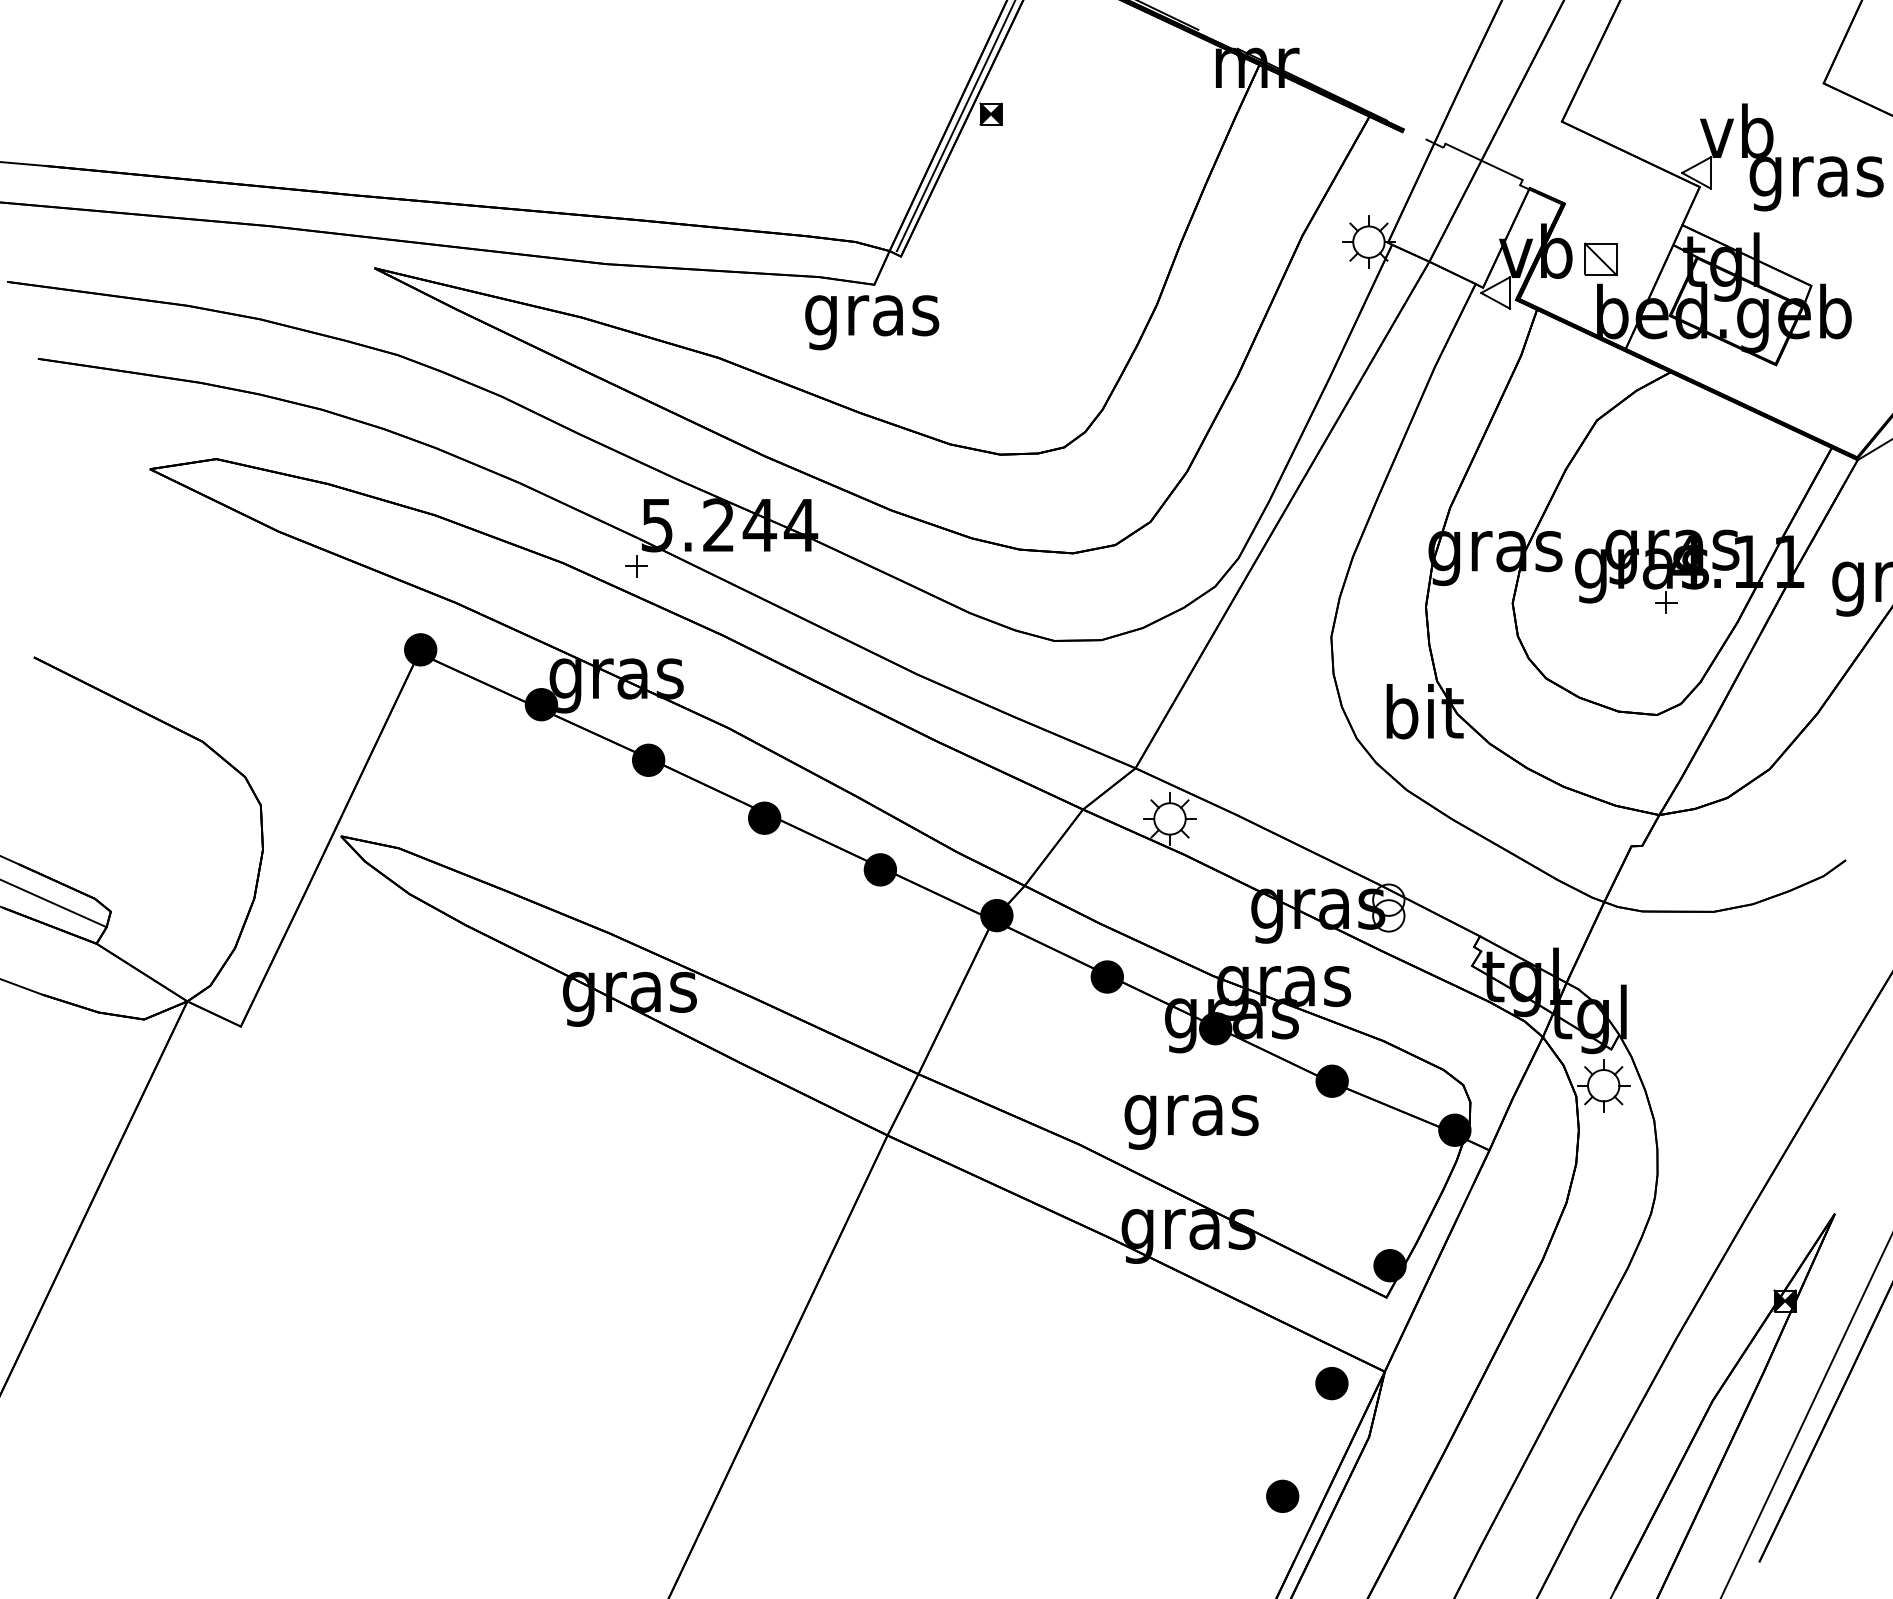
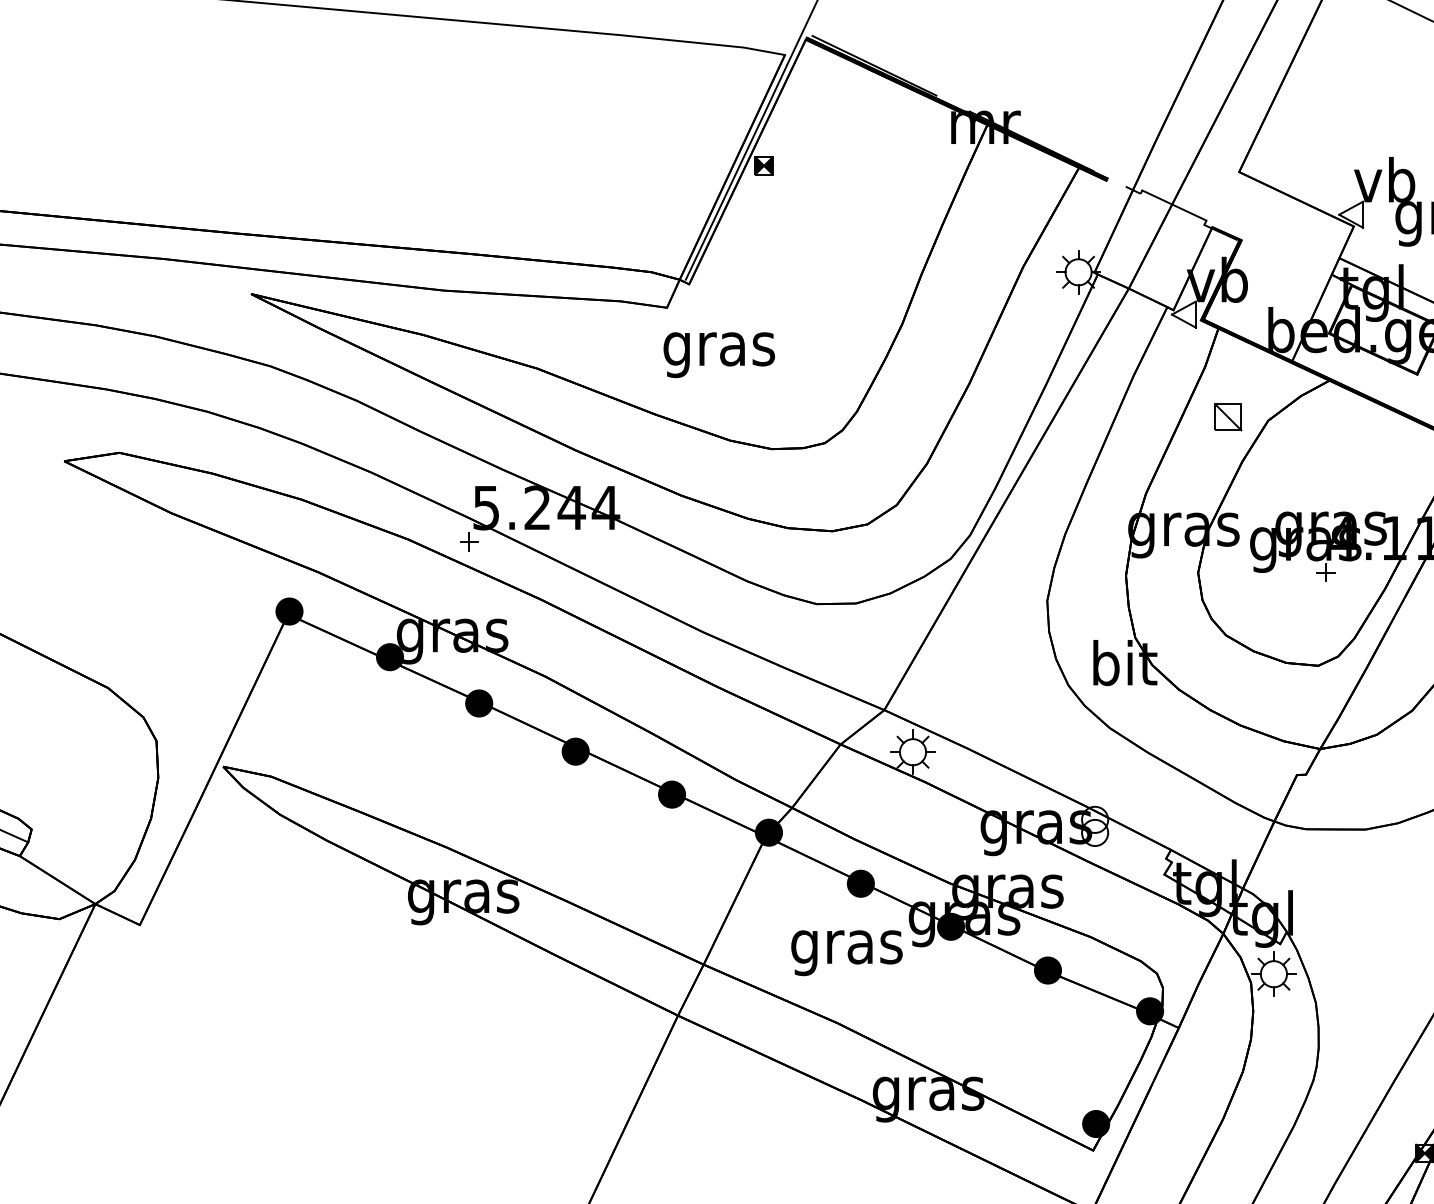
part: (1600, 259) -> (1227, 417), moved
text: (872, 322) -> (719, 354), moved
text: (1191, 1122) -> (846, 953), moved

